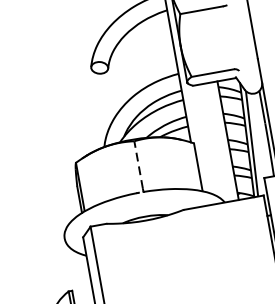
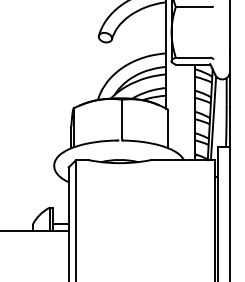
line: (138, 164) -> (122, 118), dashed -> solid

